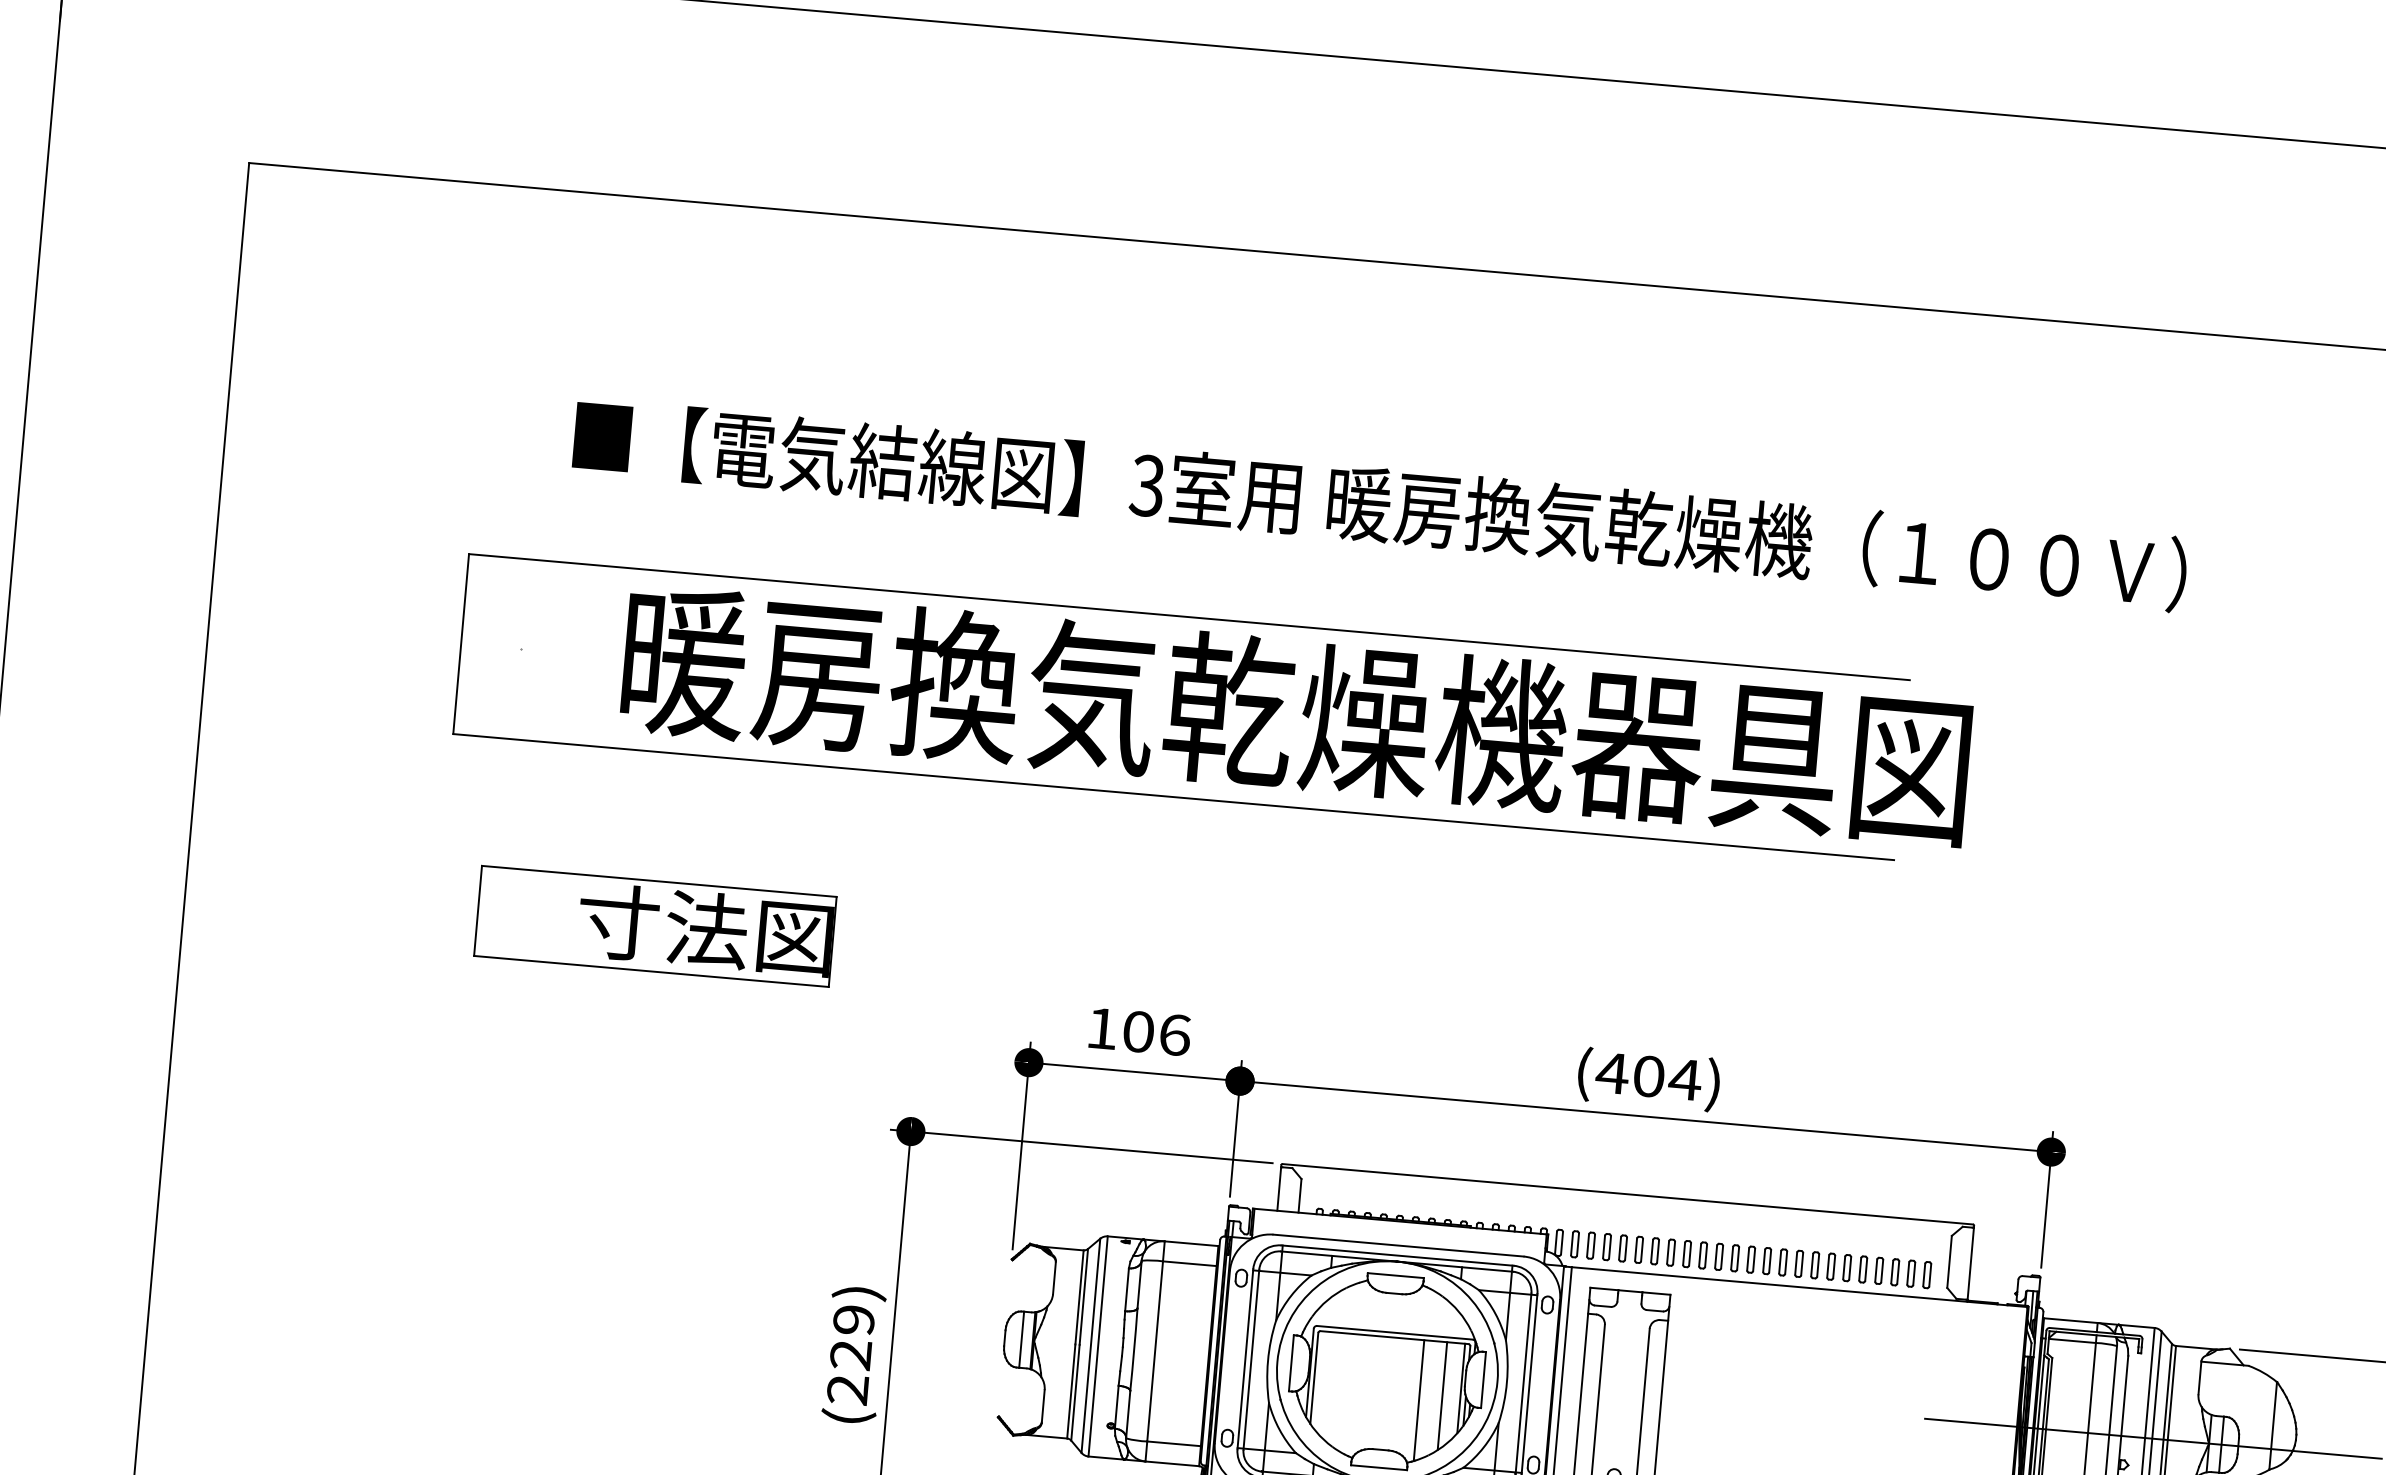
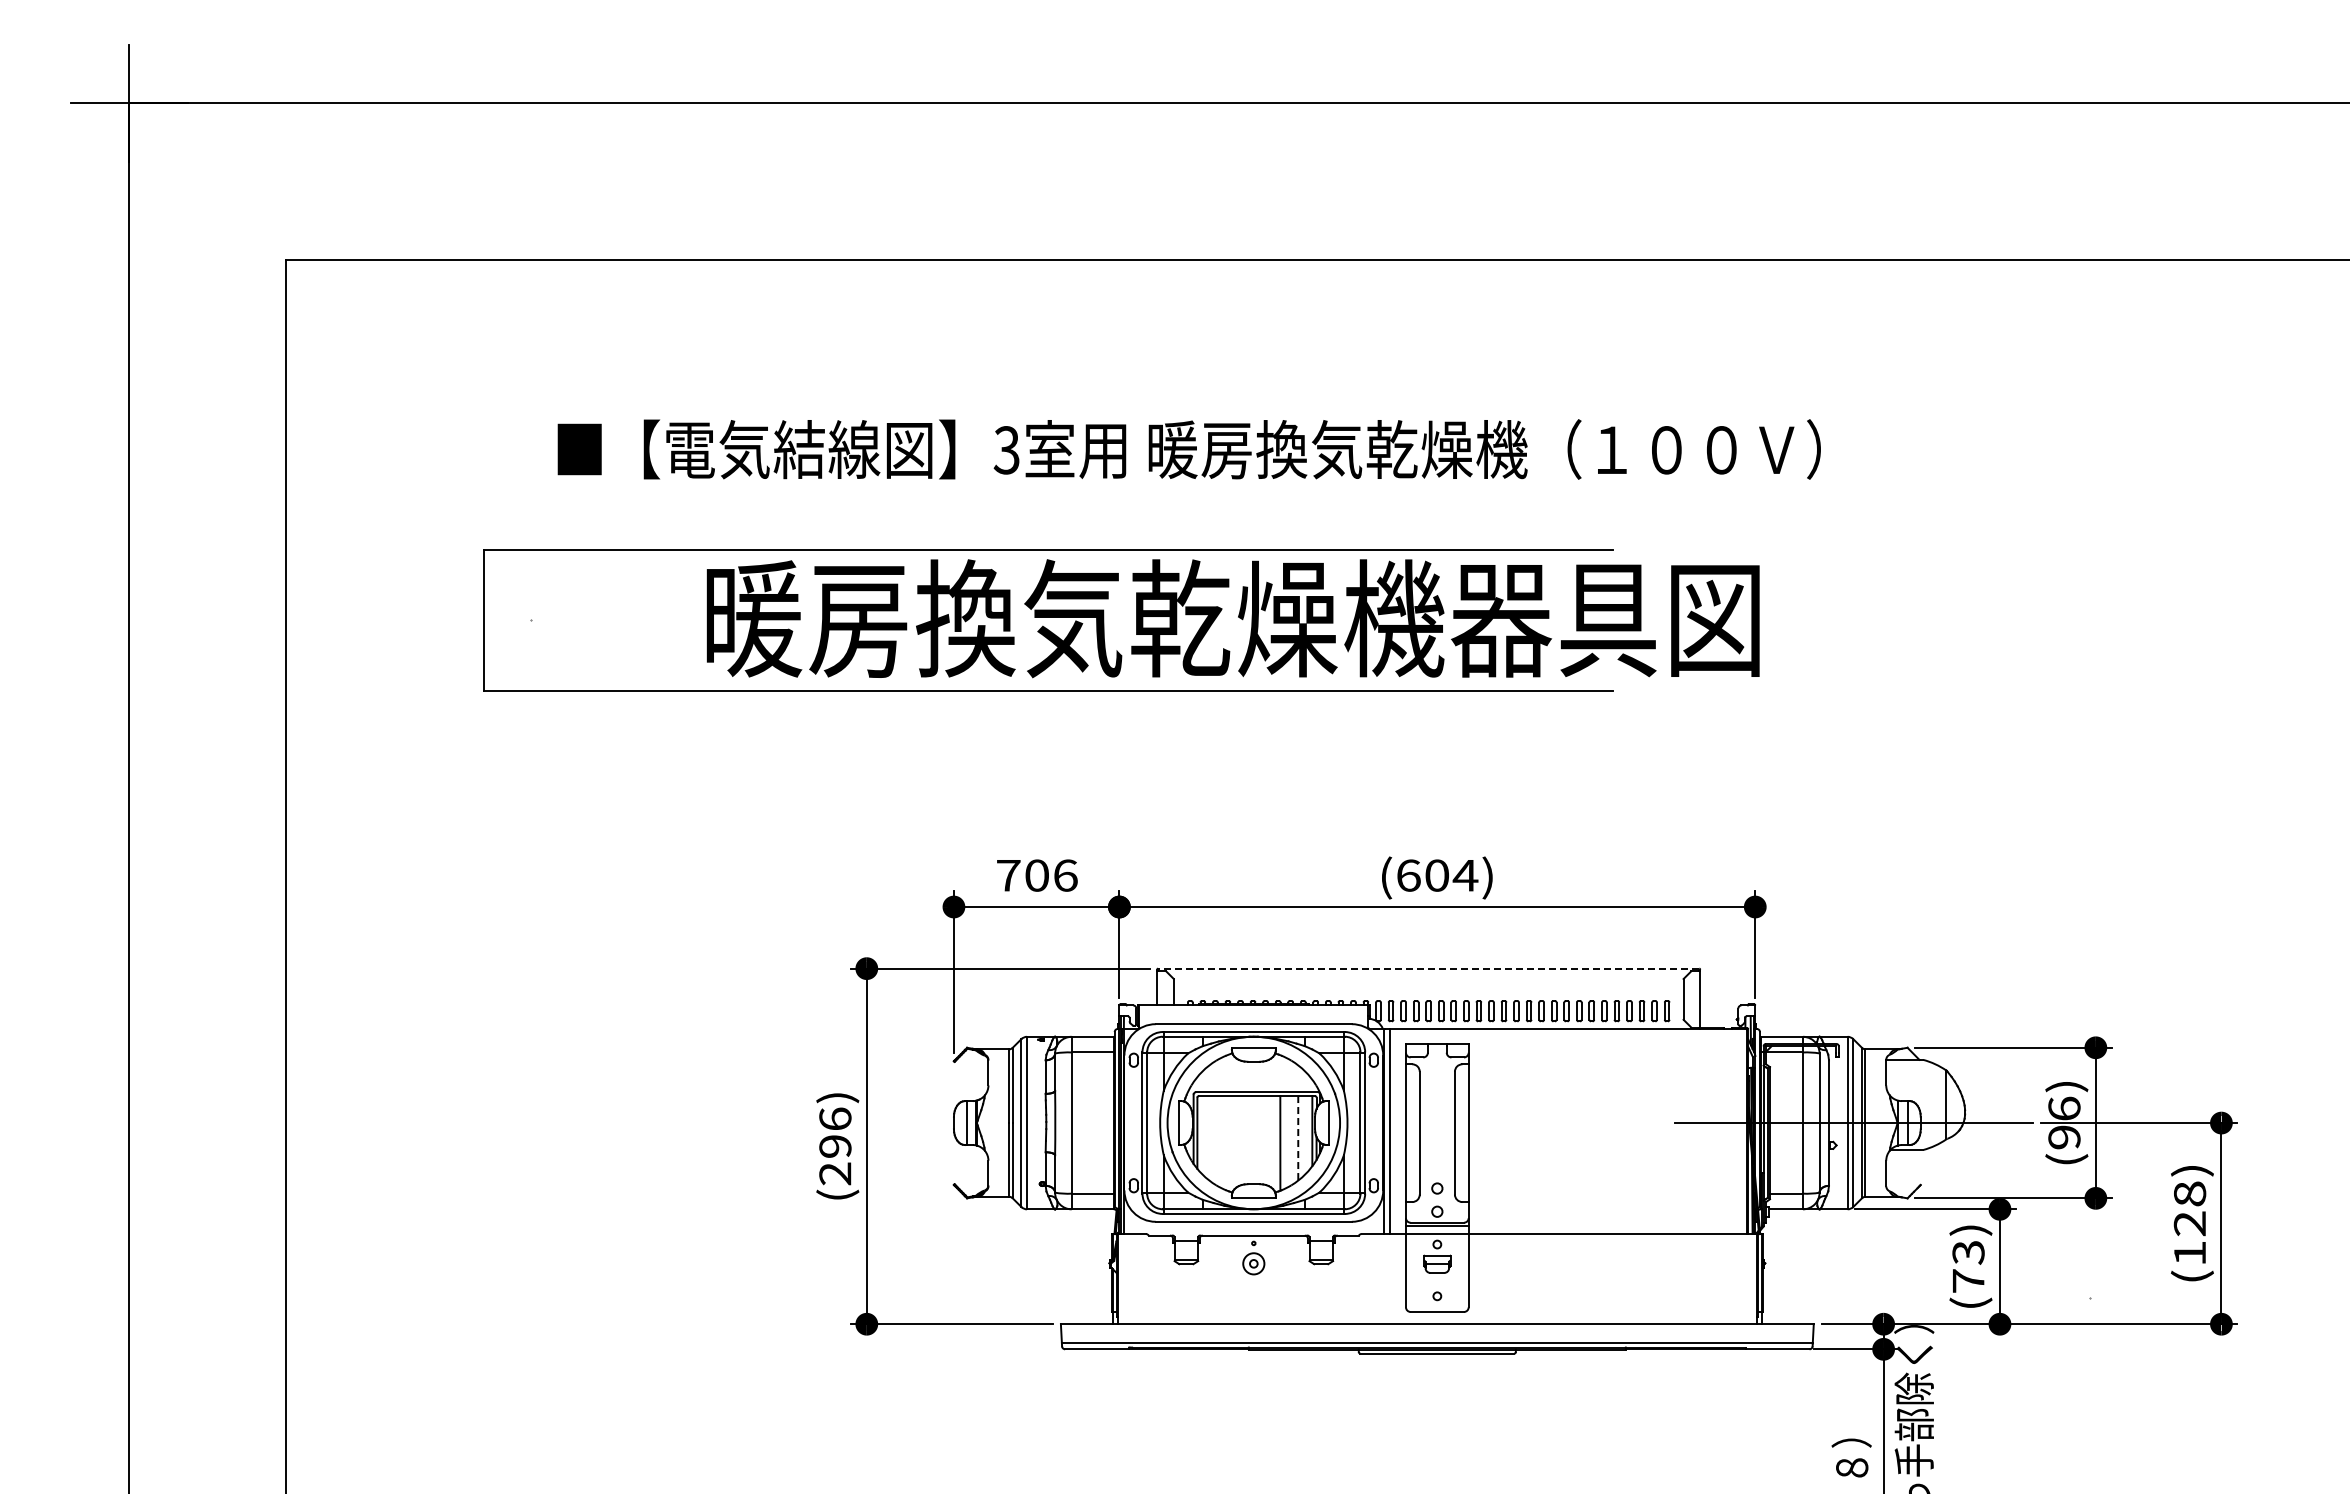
text: (1295, 715) -> (1232, 618), moved
part: (654, 926) -> (653, 826), removed
text: (1102, 1028) -> (1008, 875), 106 -> 706
text: (1612, 1073) -> (1408, 875), (404) -> (604)
line: (1627, 1194) -> (1428, 968), solid -> dashed
text: (852, 1337) -> (835, 1132), (229) -> (296)
line: (1442, 1396) -> (1298, 1138), solid -> dashed

